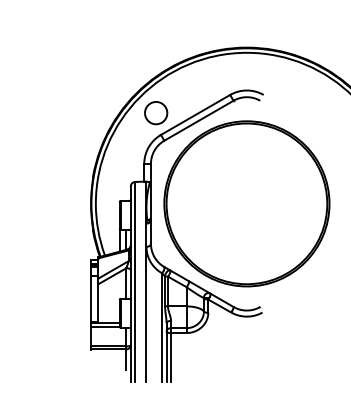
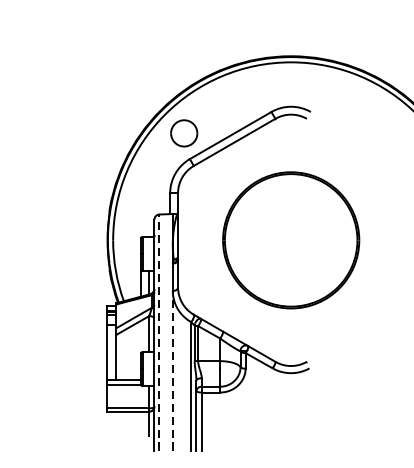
part: (246, 203) -> (290, 239), size x0.7
line: (135, 281) -> (159, 331), solid -> dashed
line: (146, 314) -> (172, 370), solid -> dashed

